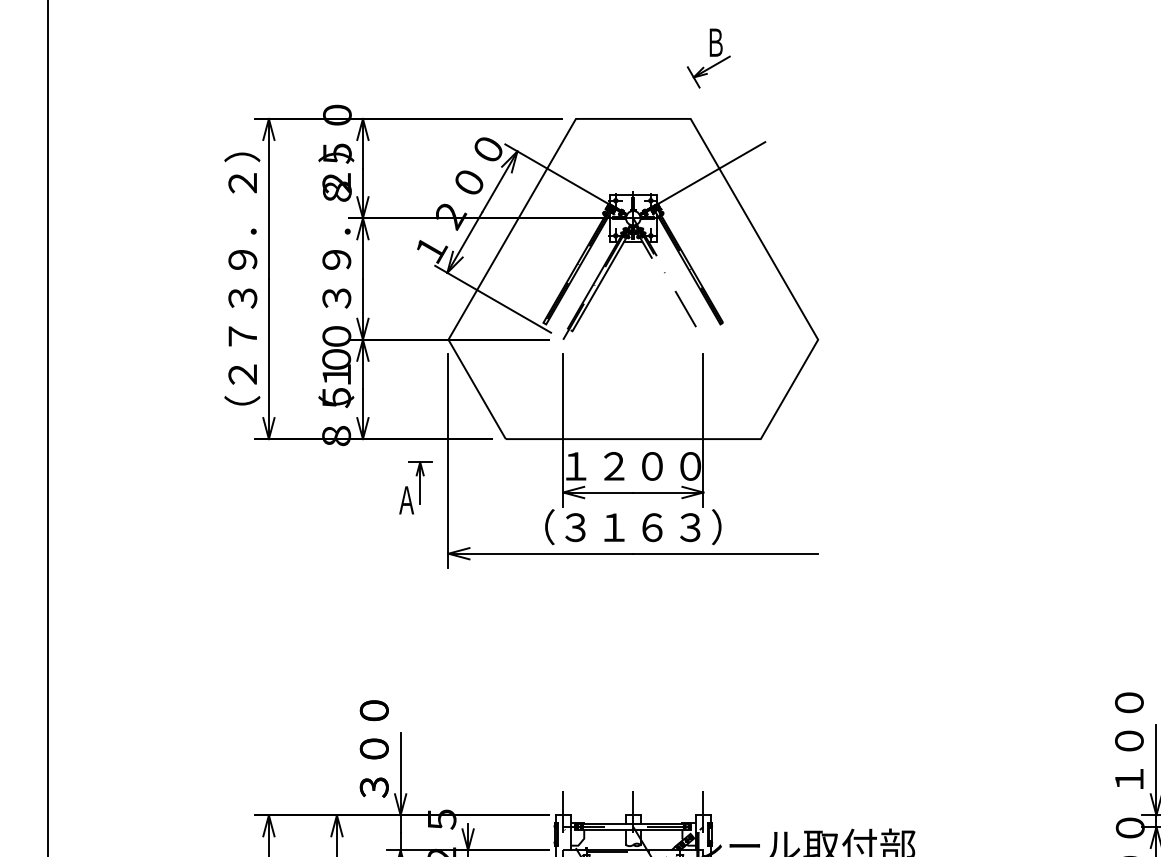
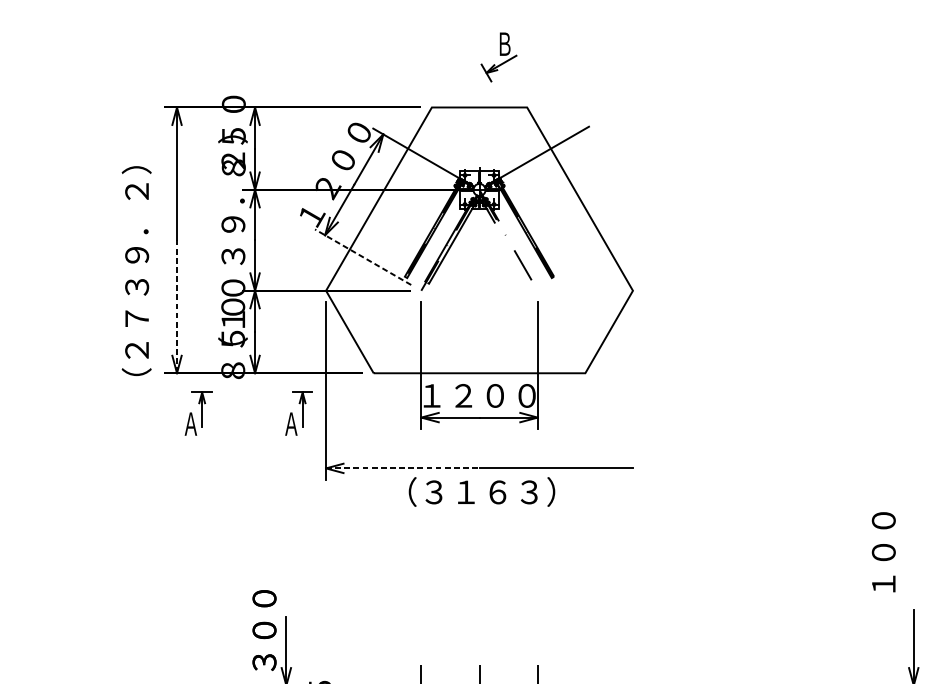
part: (708, 58) -> (498, 57), moved
text: (242, 278) -> (136, 270), moved
line: (493, 299) -> (363, 257), solid -> dashed
line: (268, 358) -> (176, 306), solid -> dashed
part: (294, 487) -> (198, 413), added
text: (633, 527) -> (482, 492), moved
line: (541, 553) -> (403, 468), solid -> dashed
text: (1129, 740) -> (883, 552), moved

